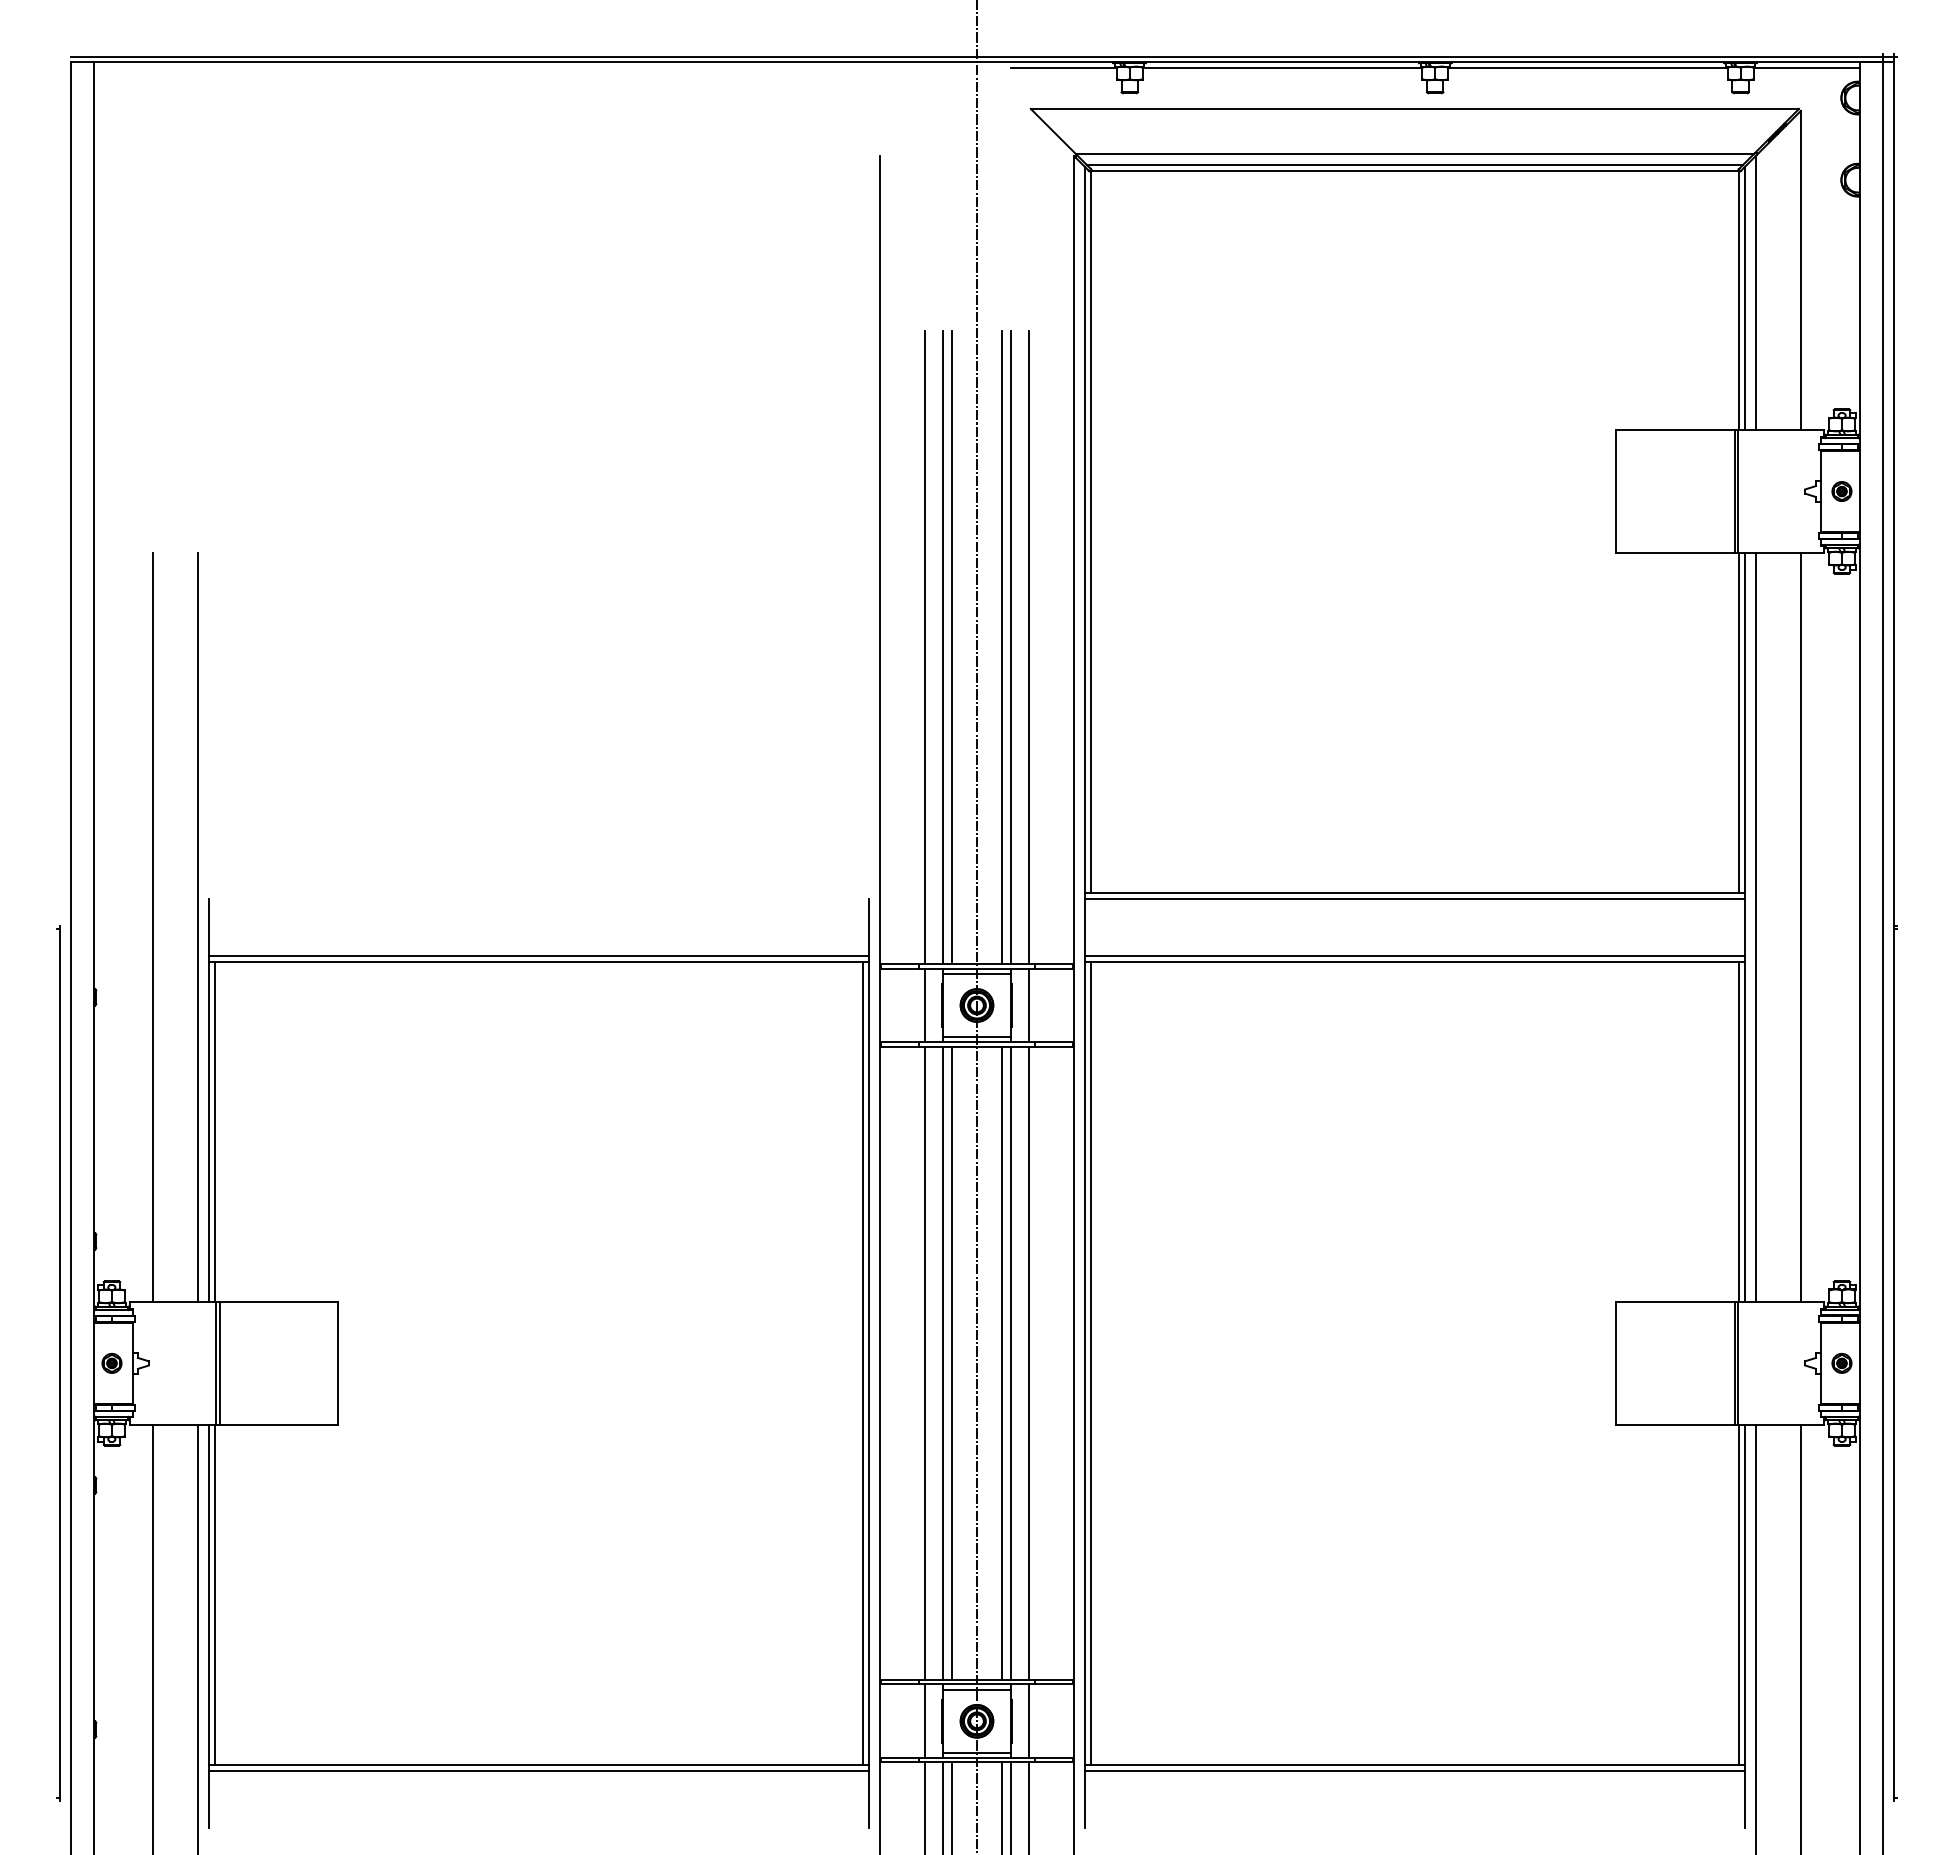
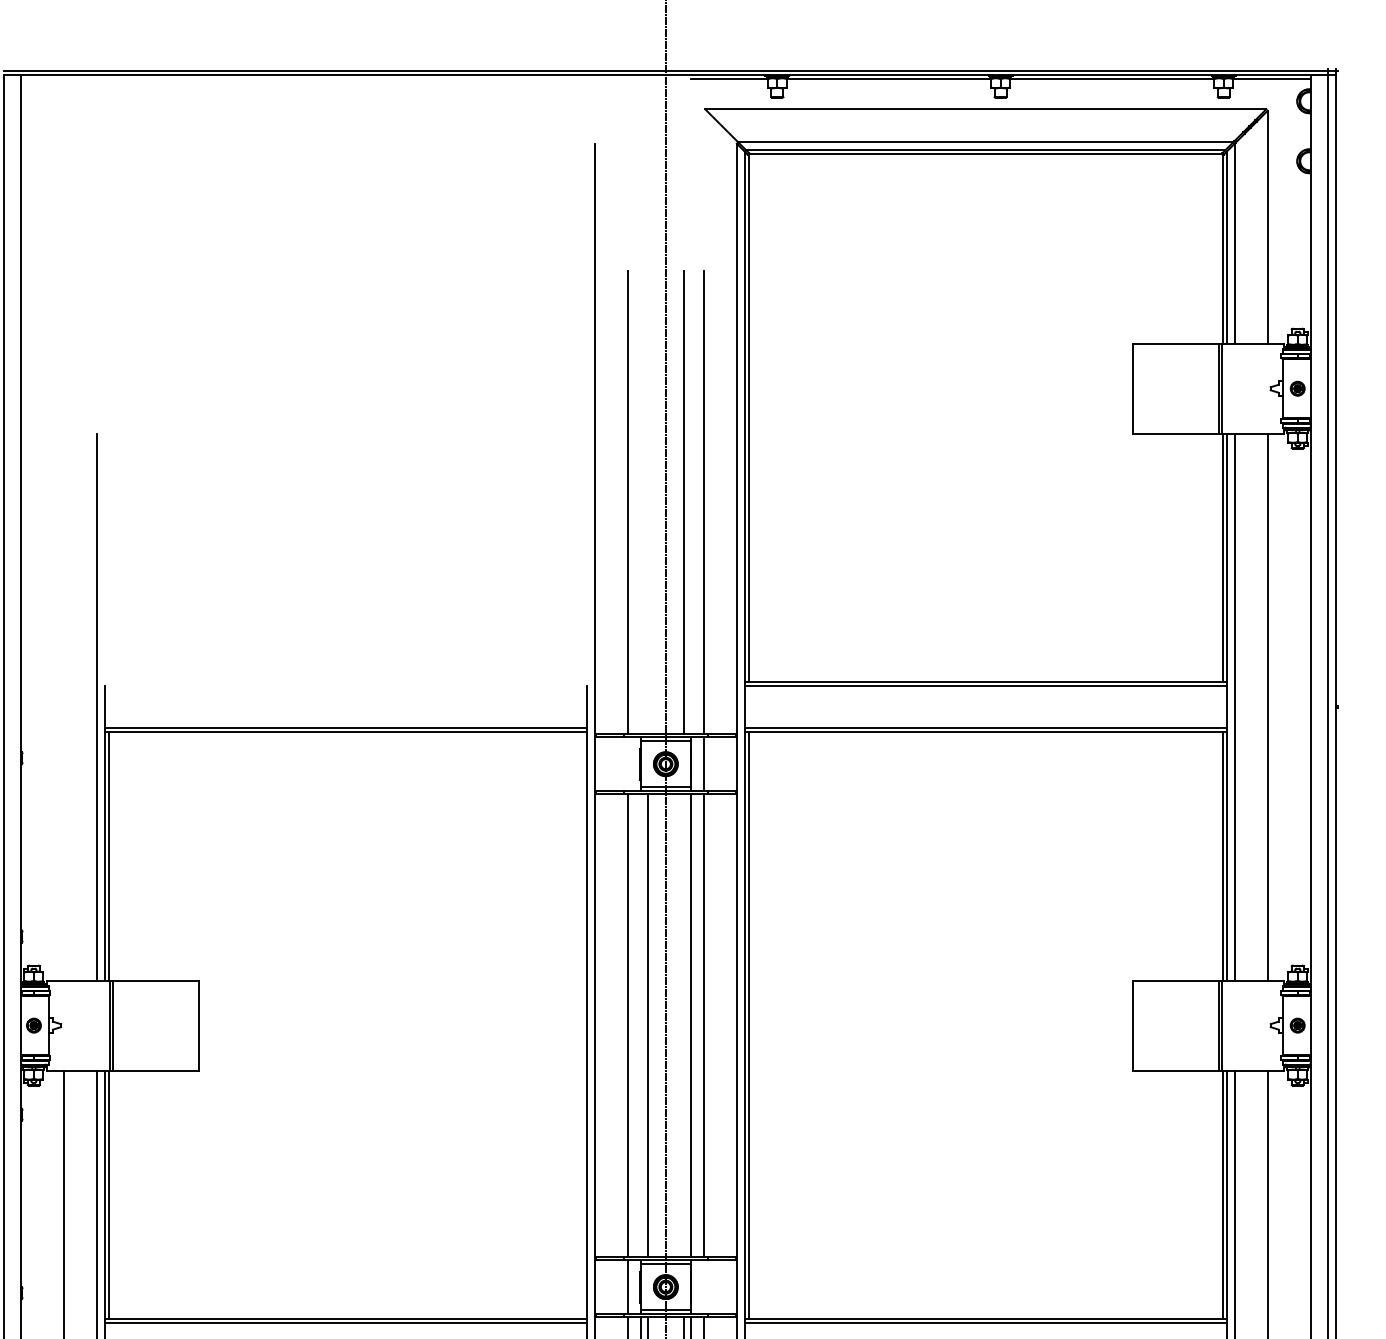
line: (942, 647) -> (640, 502), removed
line: (952, 647) -> (647, 502), removed
line: (1011, 647) -> (691, 502), removed
line: (153, 927) -> (64, 707), removed
line: (924, 1005) -> (627, 764), removed
line: (863, 1363) -> (582, 1025), removed
line: (942, 1363) -> (640, 1025), removed
line: (1001, 1363) -> (683, 1025), removed
line: (1029, 1721) -> (704, 1287), removed

